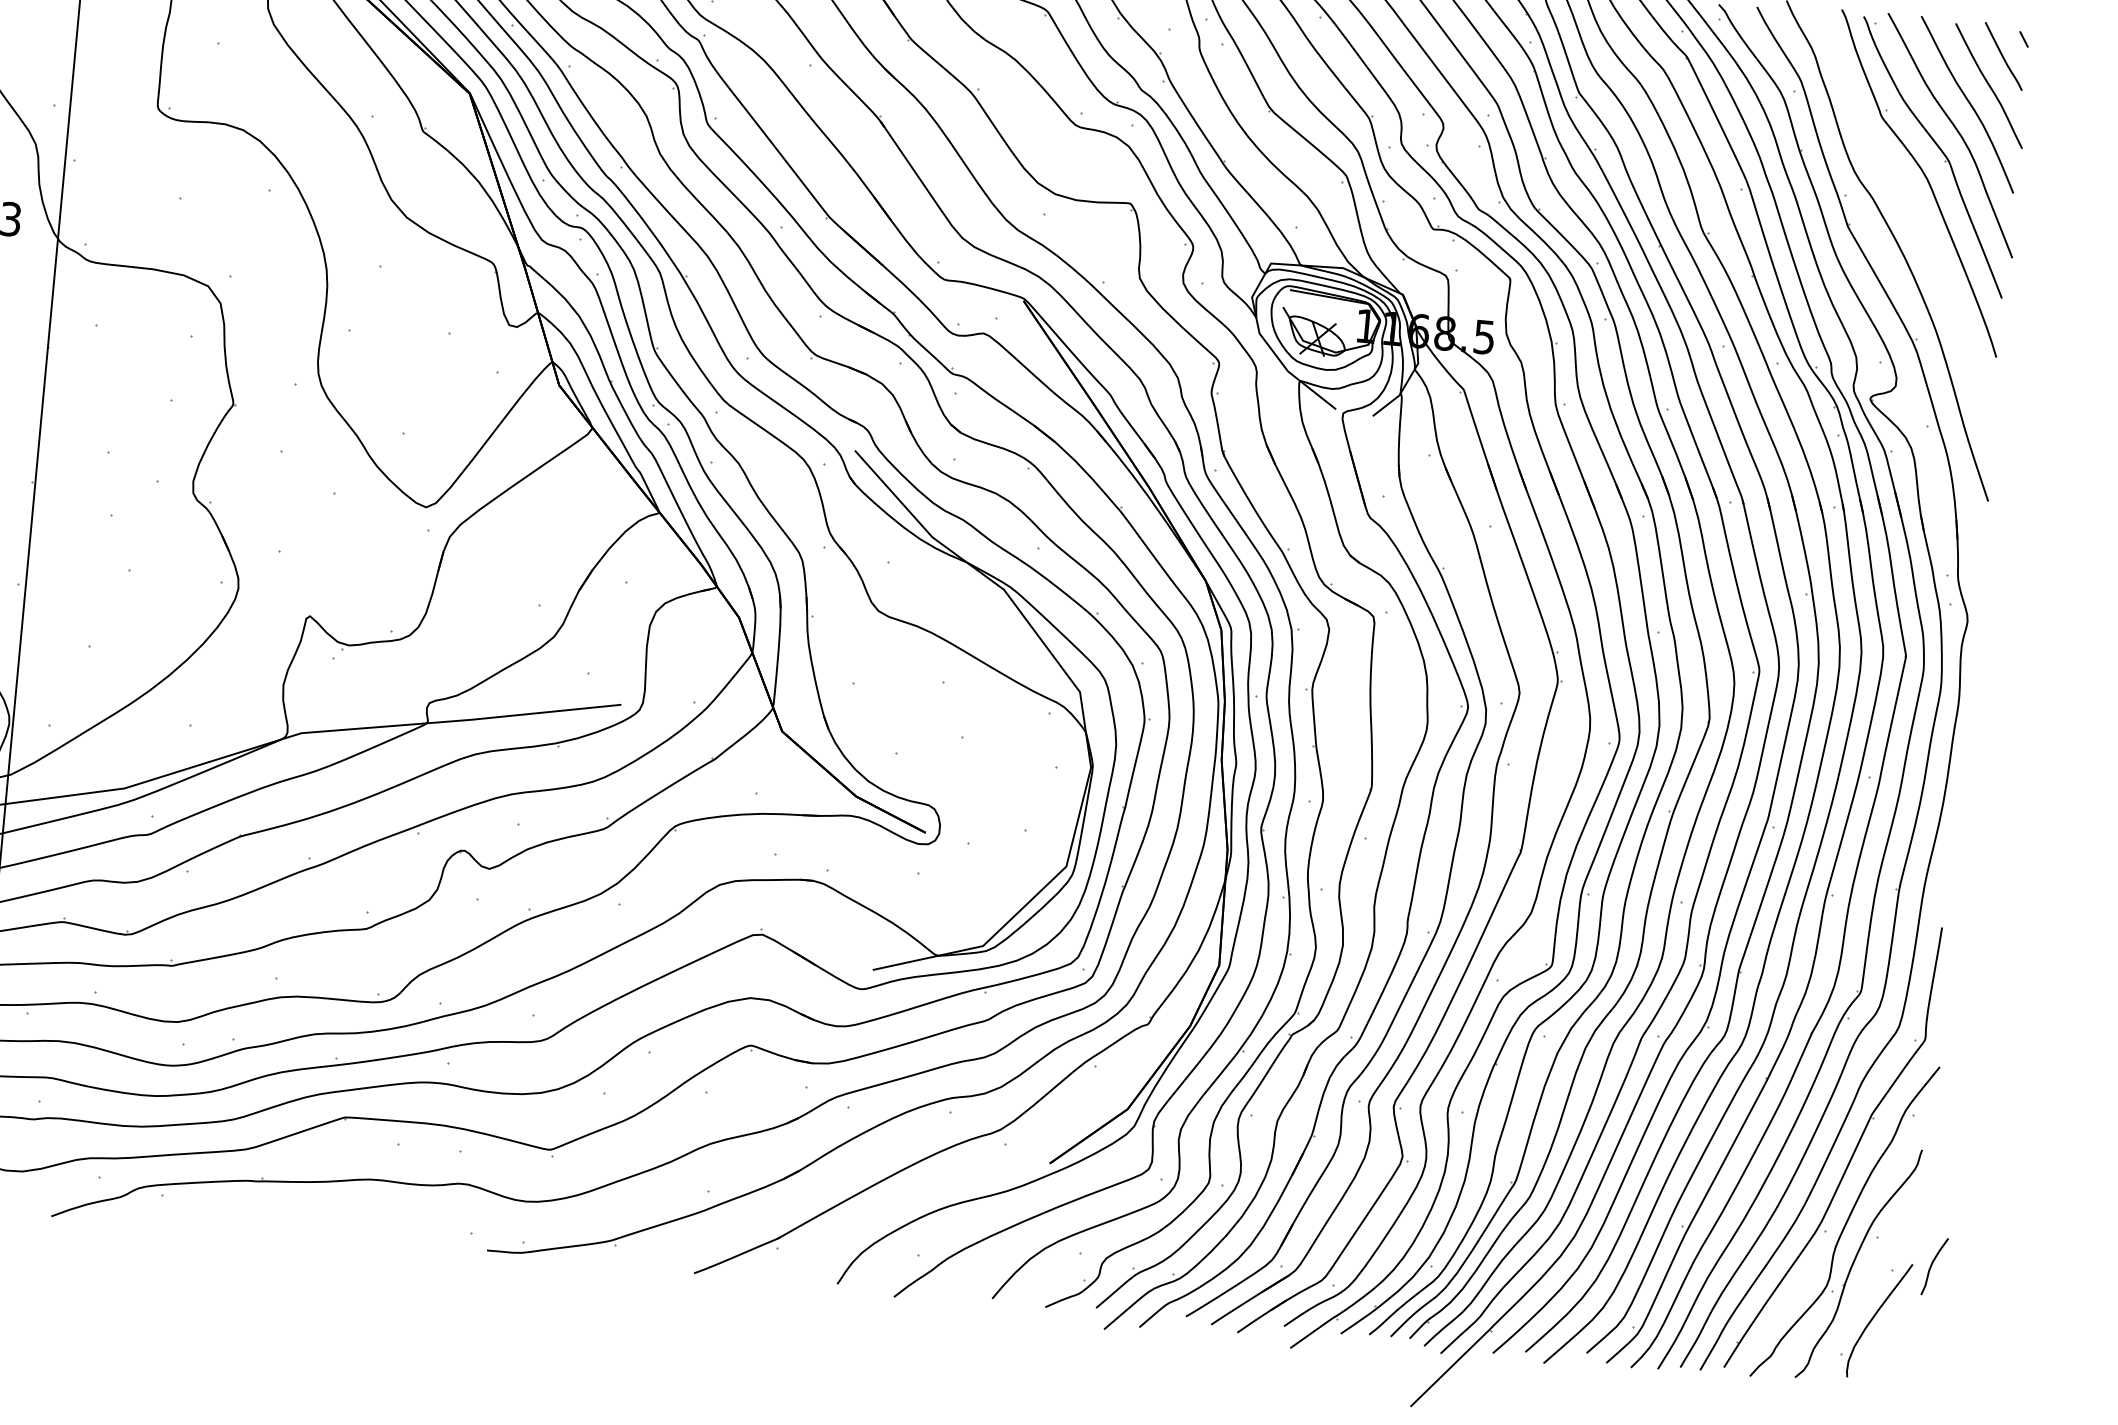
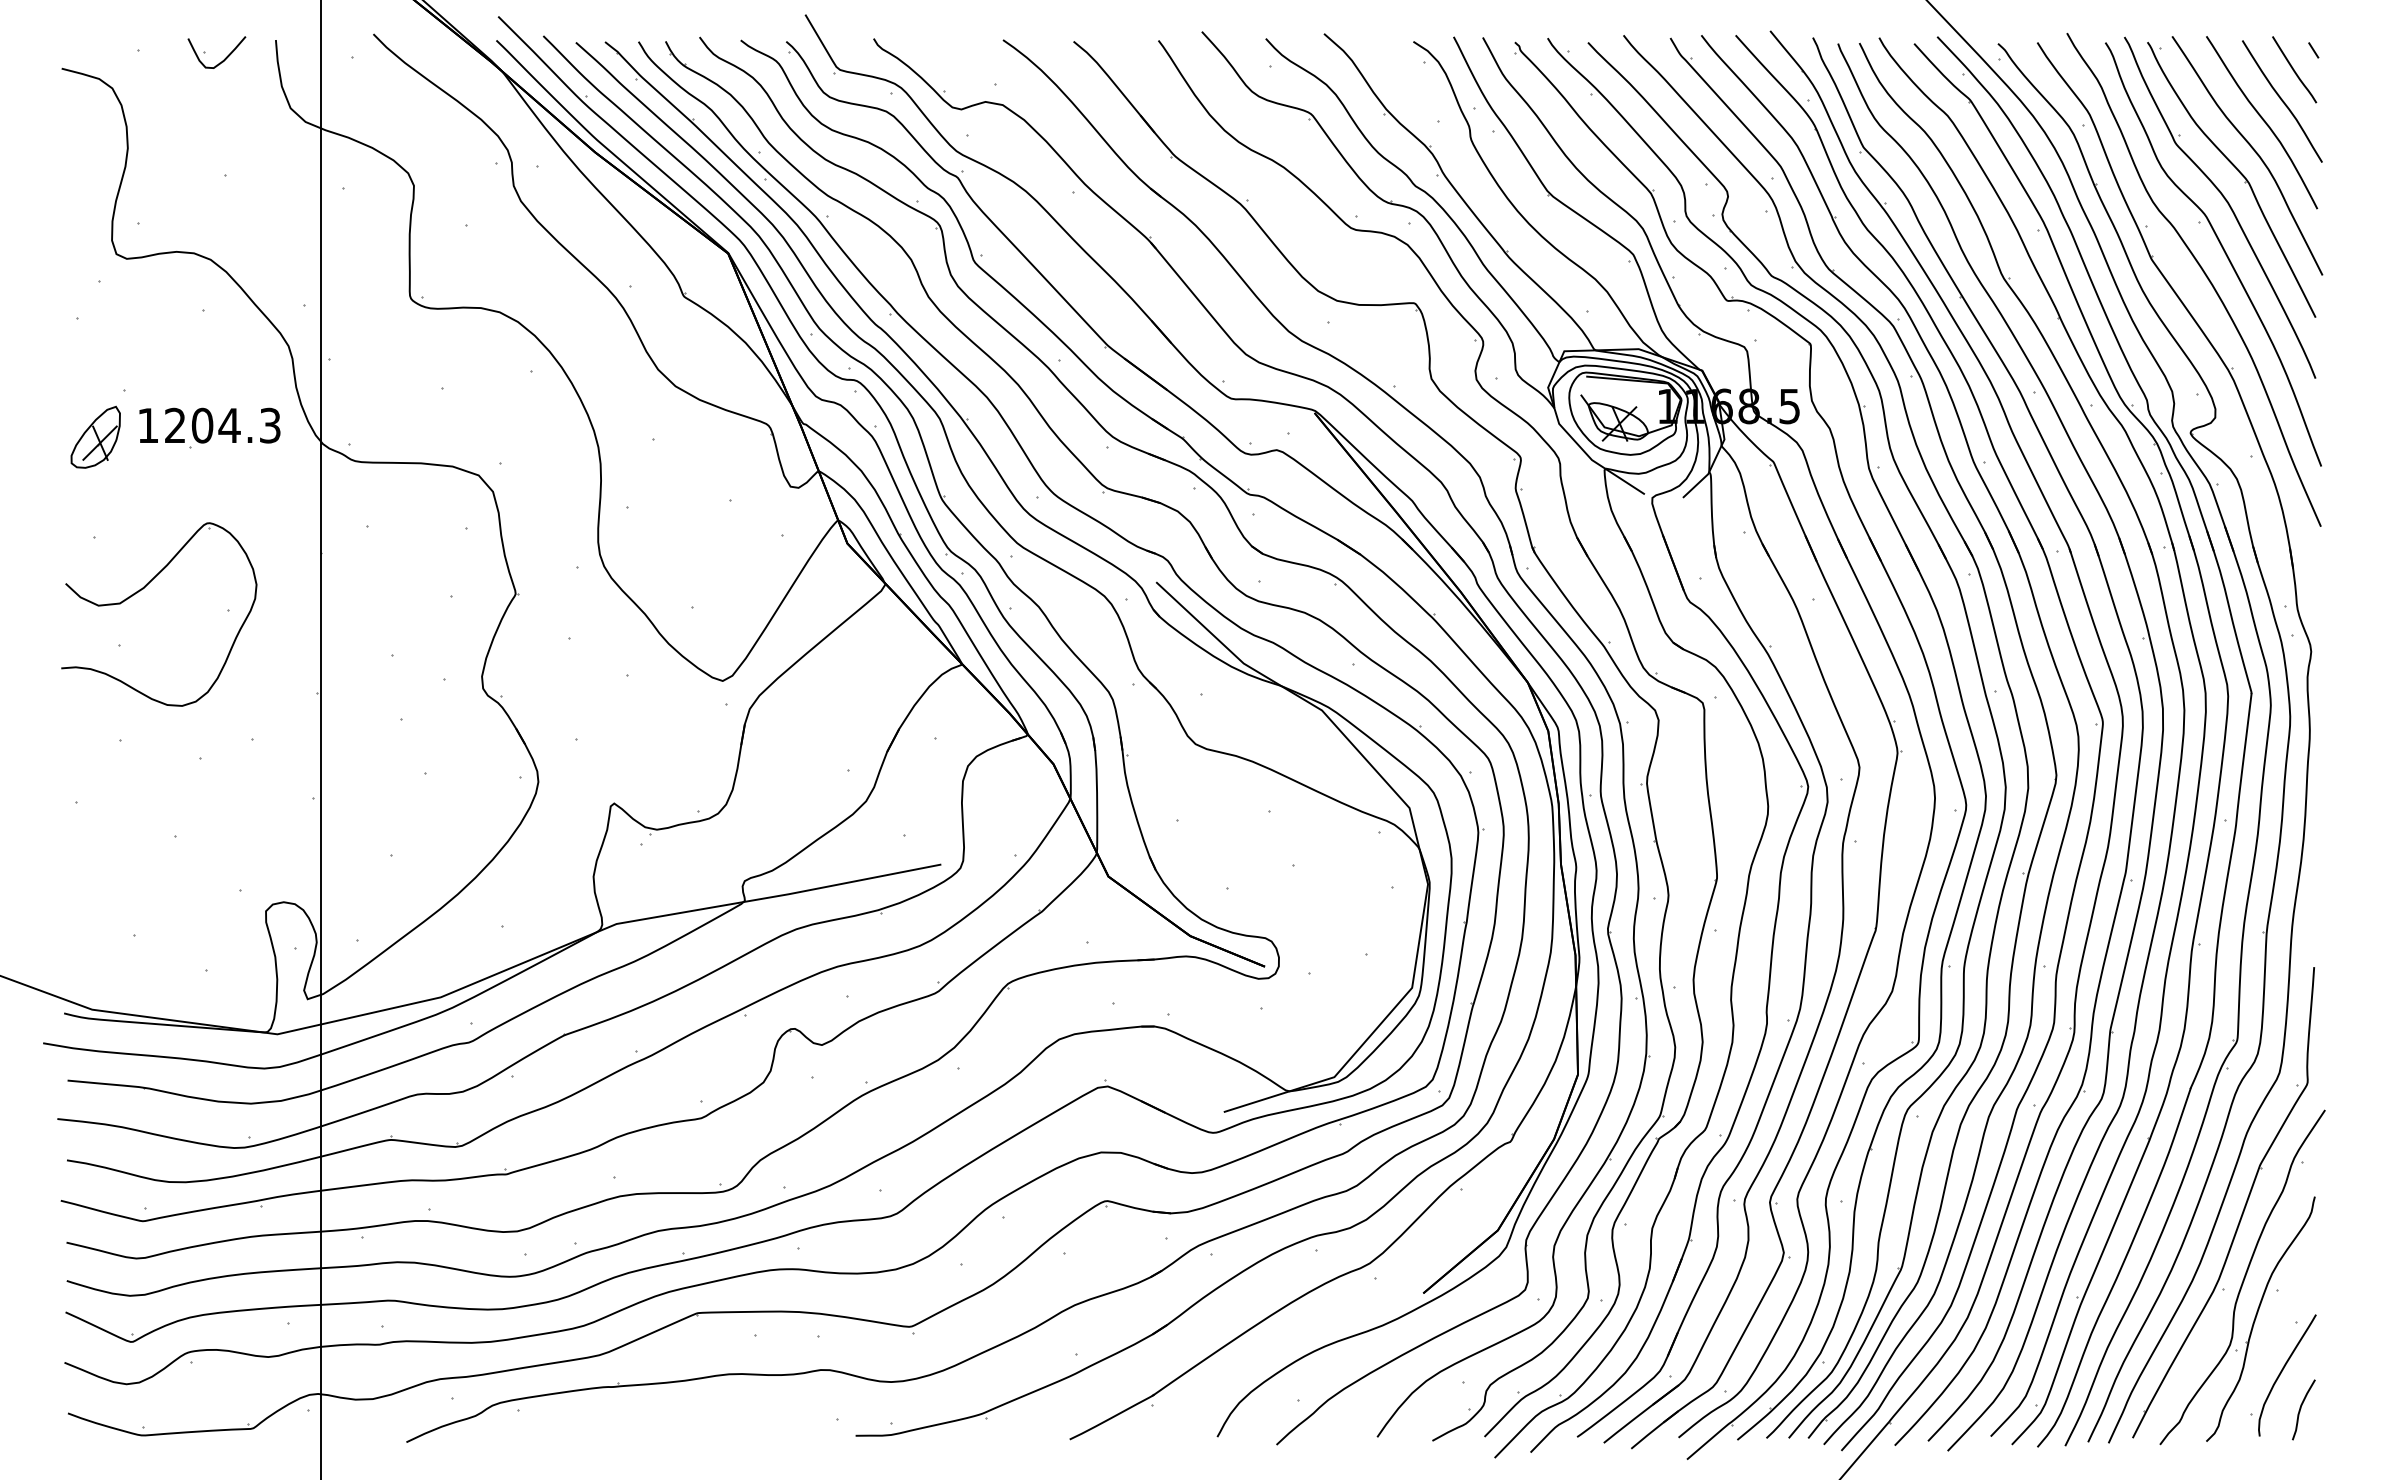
part: (1917, 224) -> (2222, 249), added
curve: (1932, 1265) -> (2301, 1408), moved

